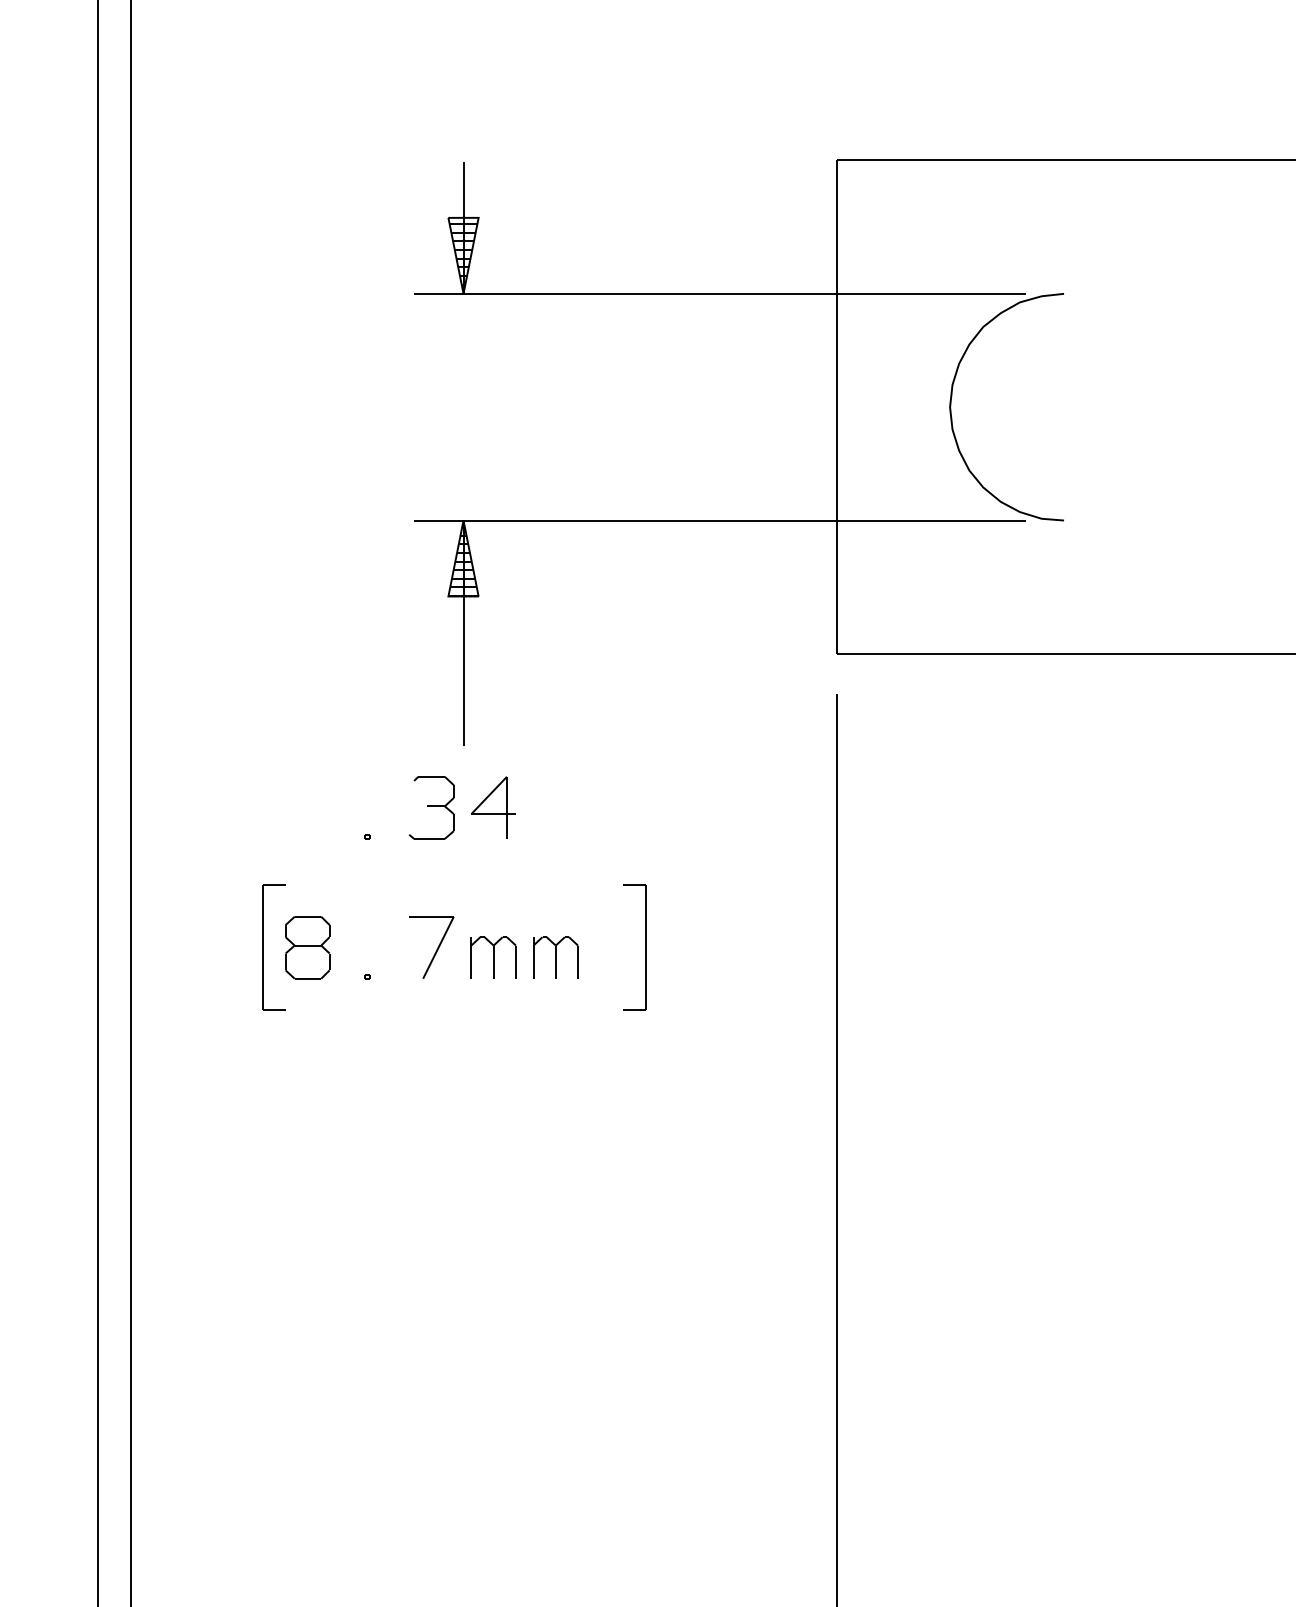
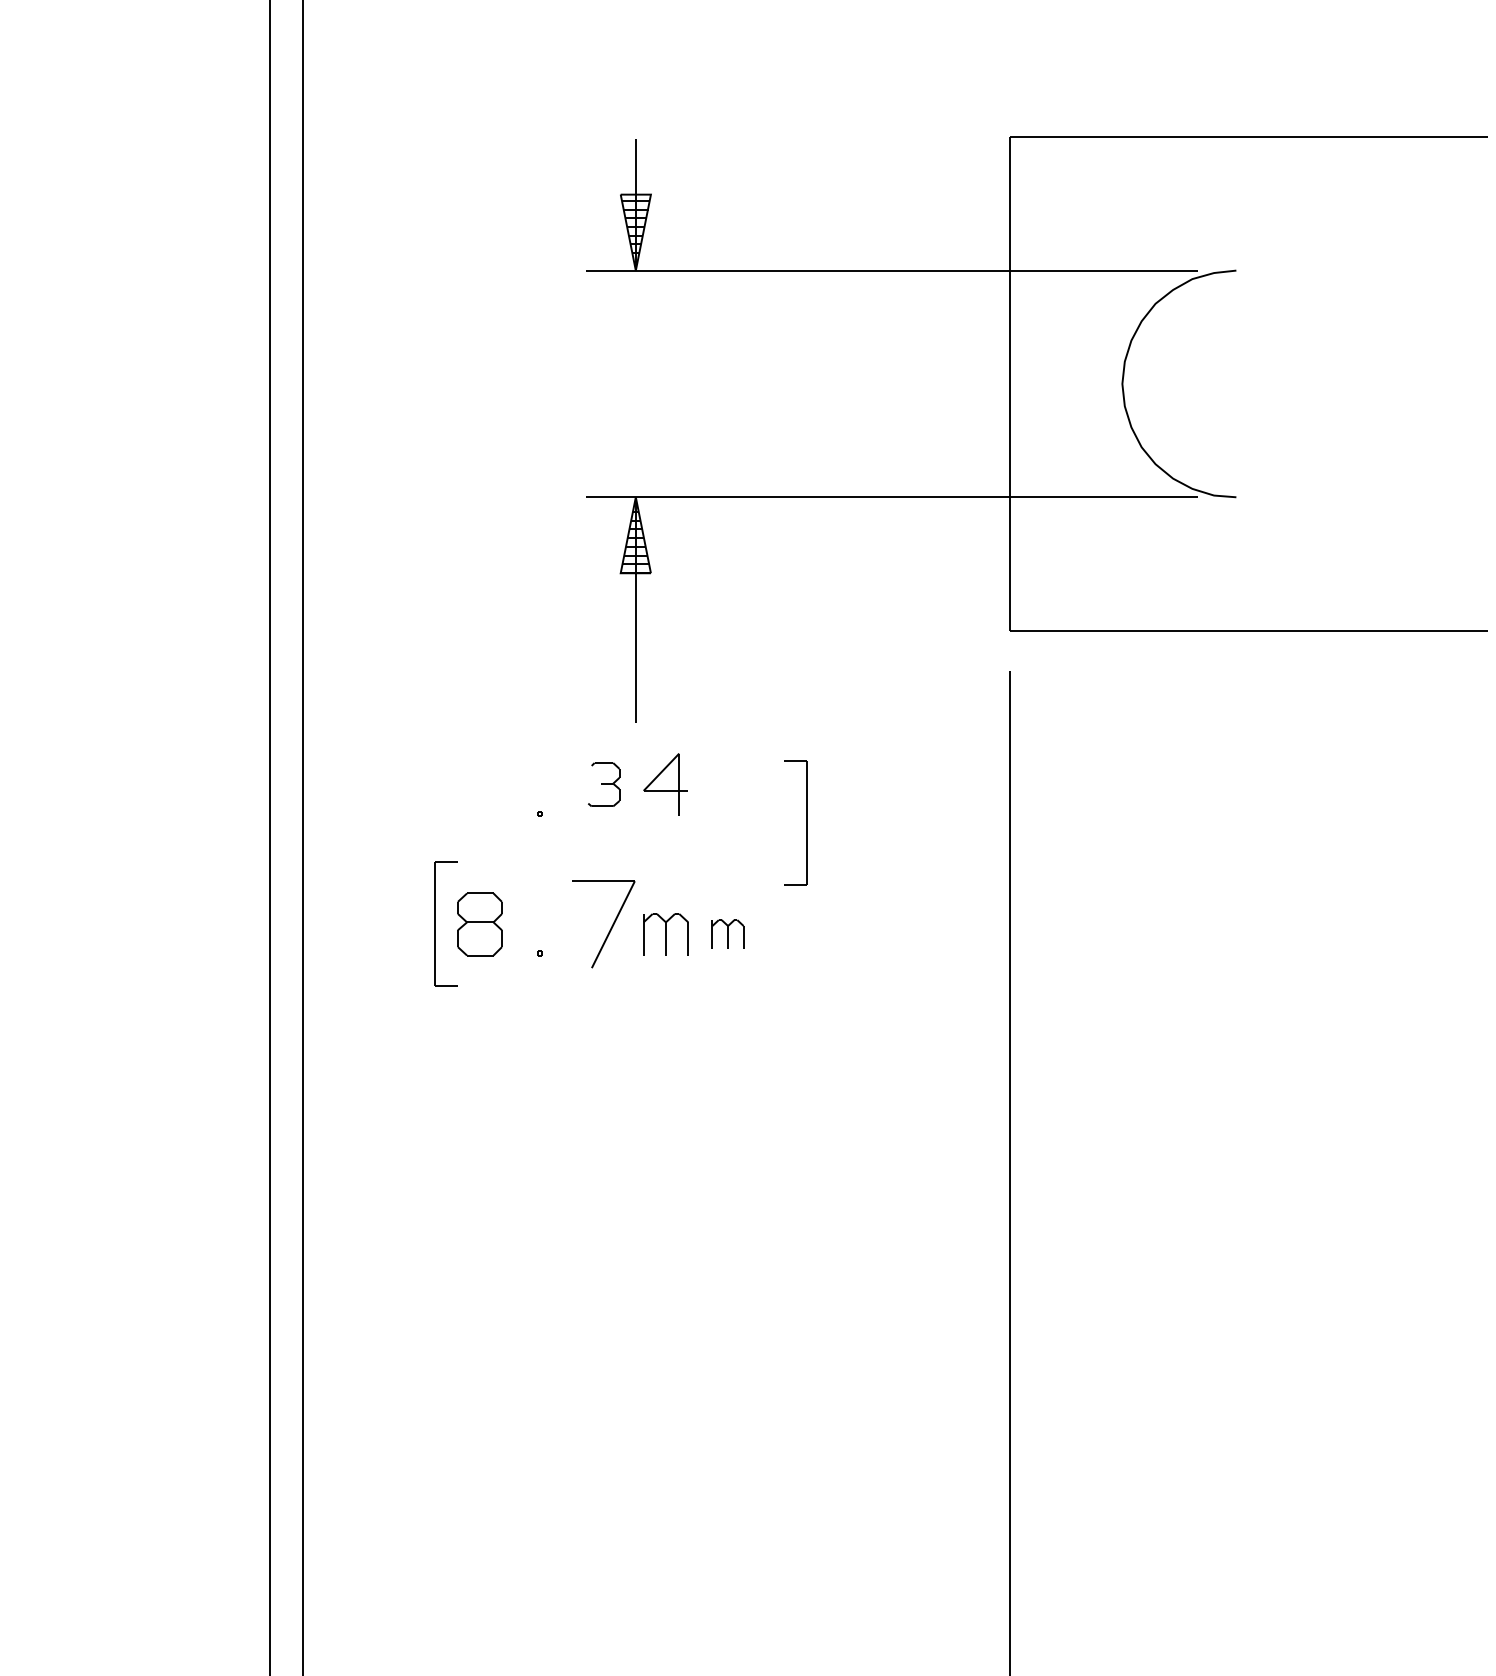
part: (431, 807) -> (603, 784), size x0.7
part: (432, 946) -> (604, 923), size x1.4
part: (645, 946) -> (806, 822), moved
part: (555, 957) -> (727, 934), size x0.7

